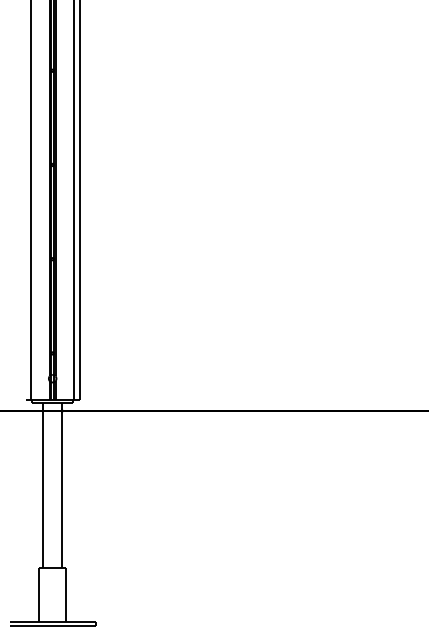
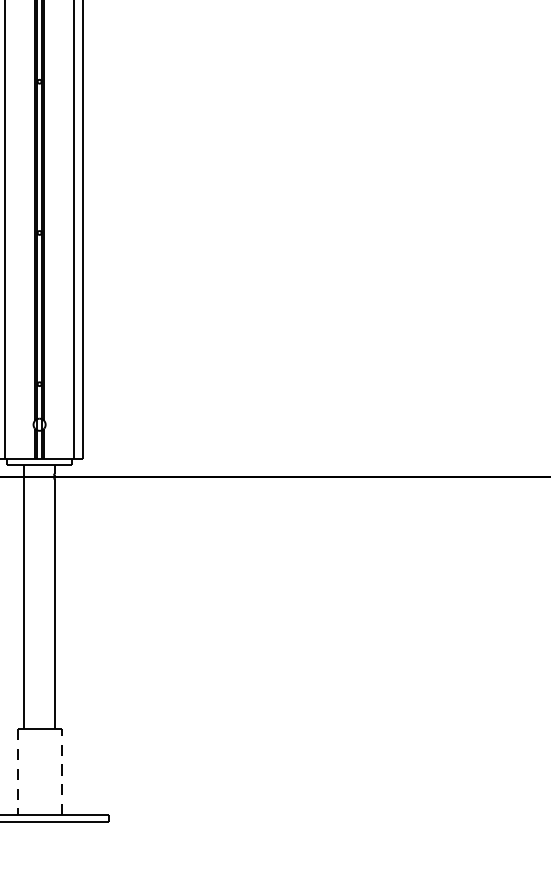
line: (38, 595) -> (16, 772), solid -> dashed
line: (66, 595) -> (61, 772), solid -> dashed

